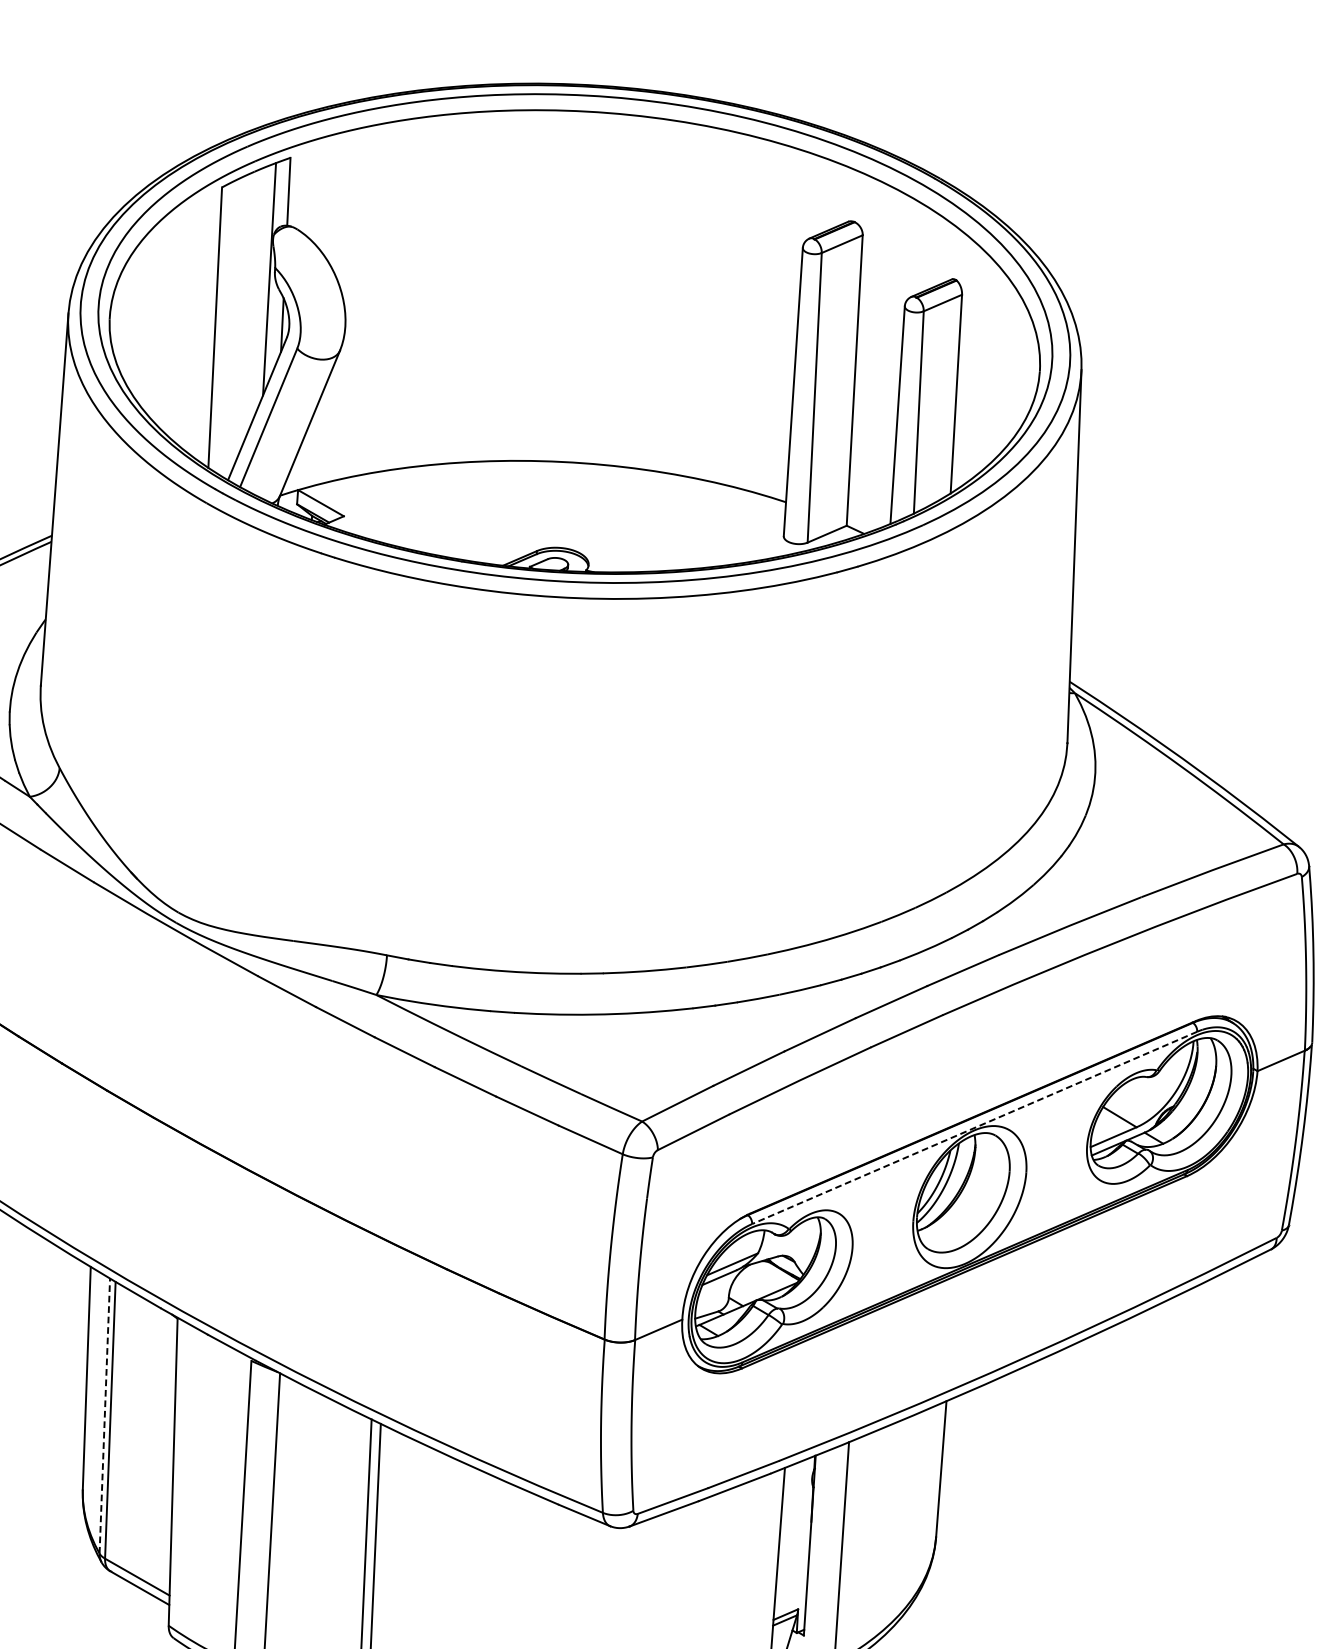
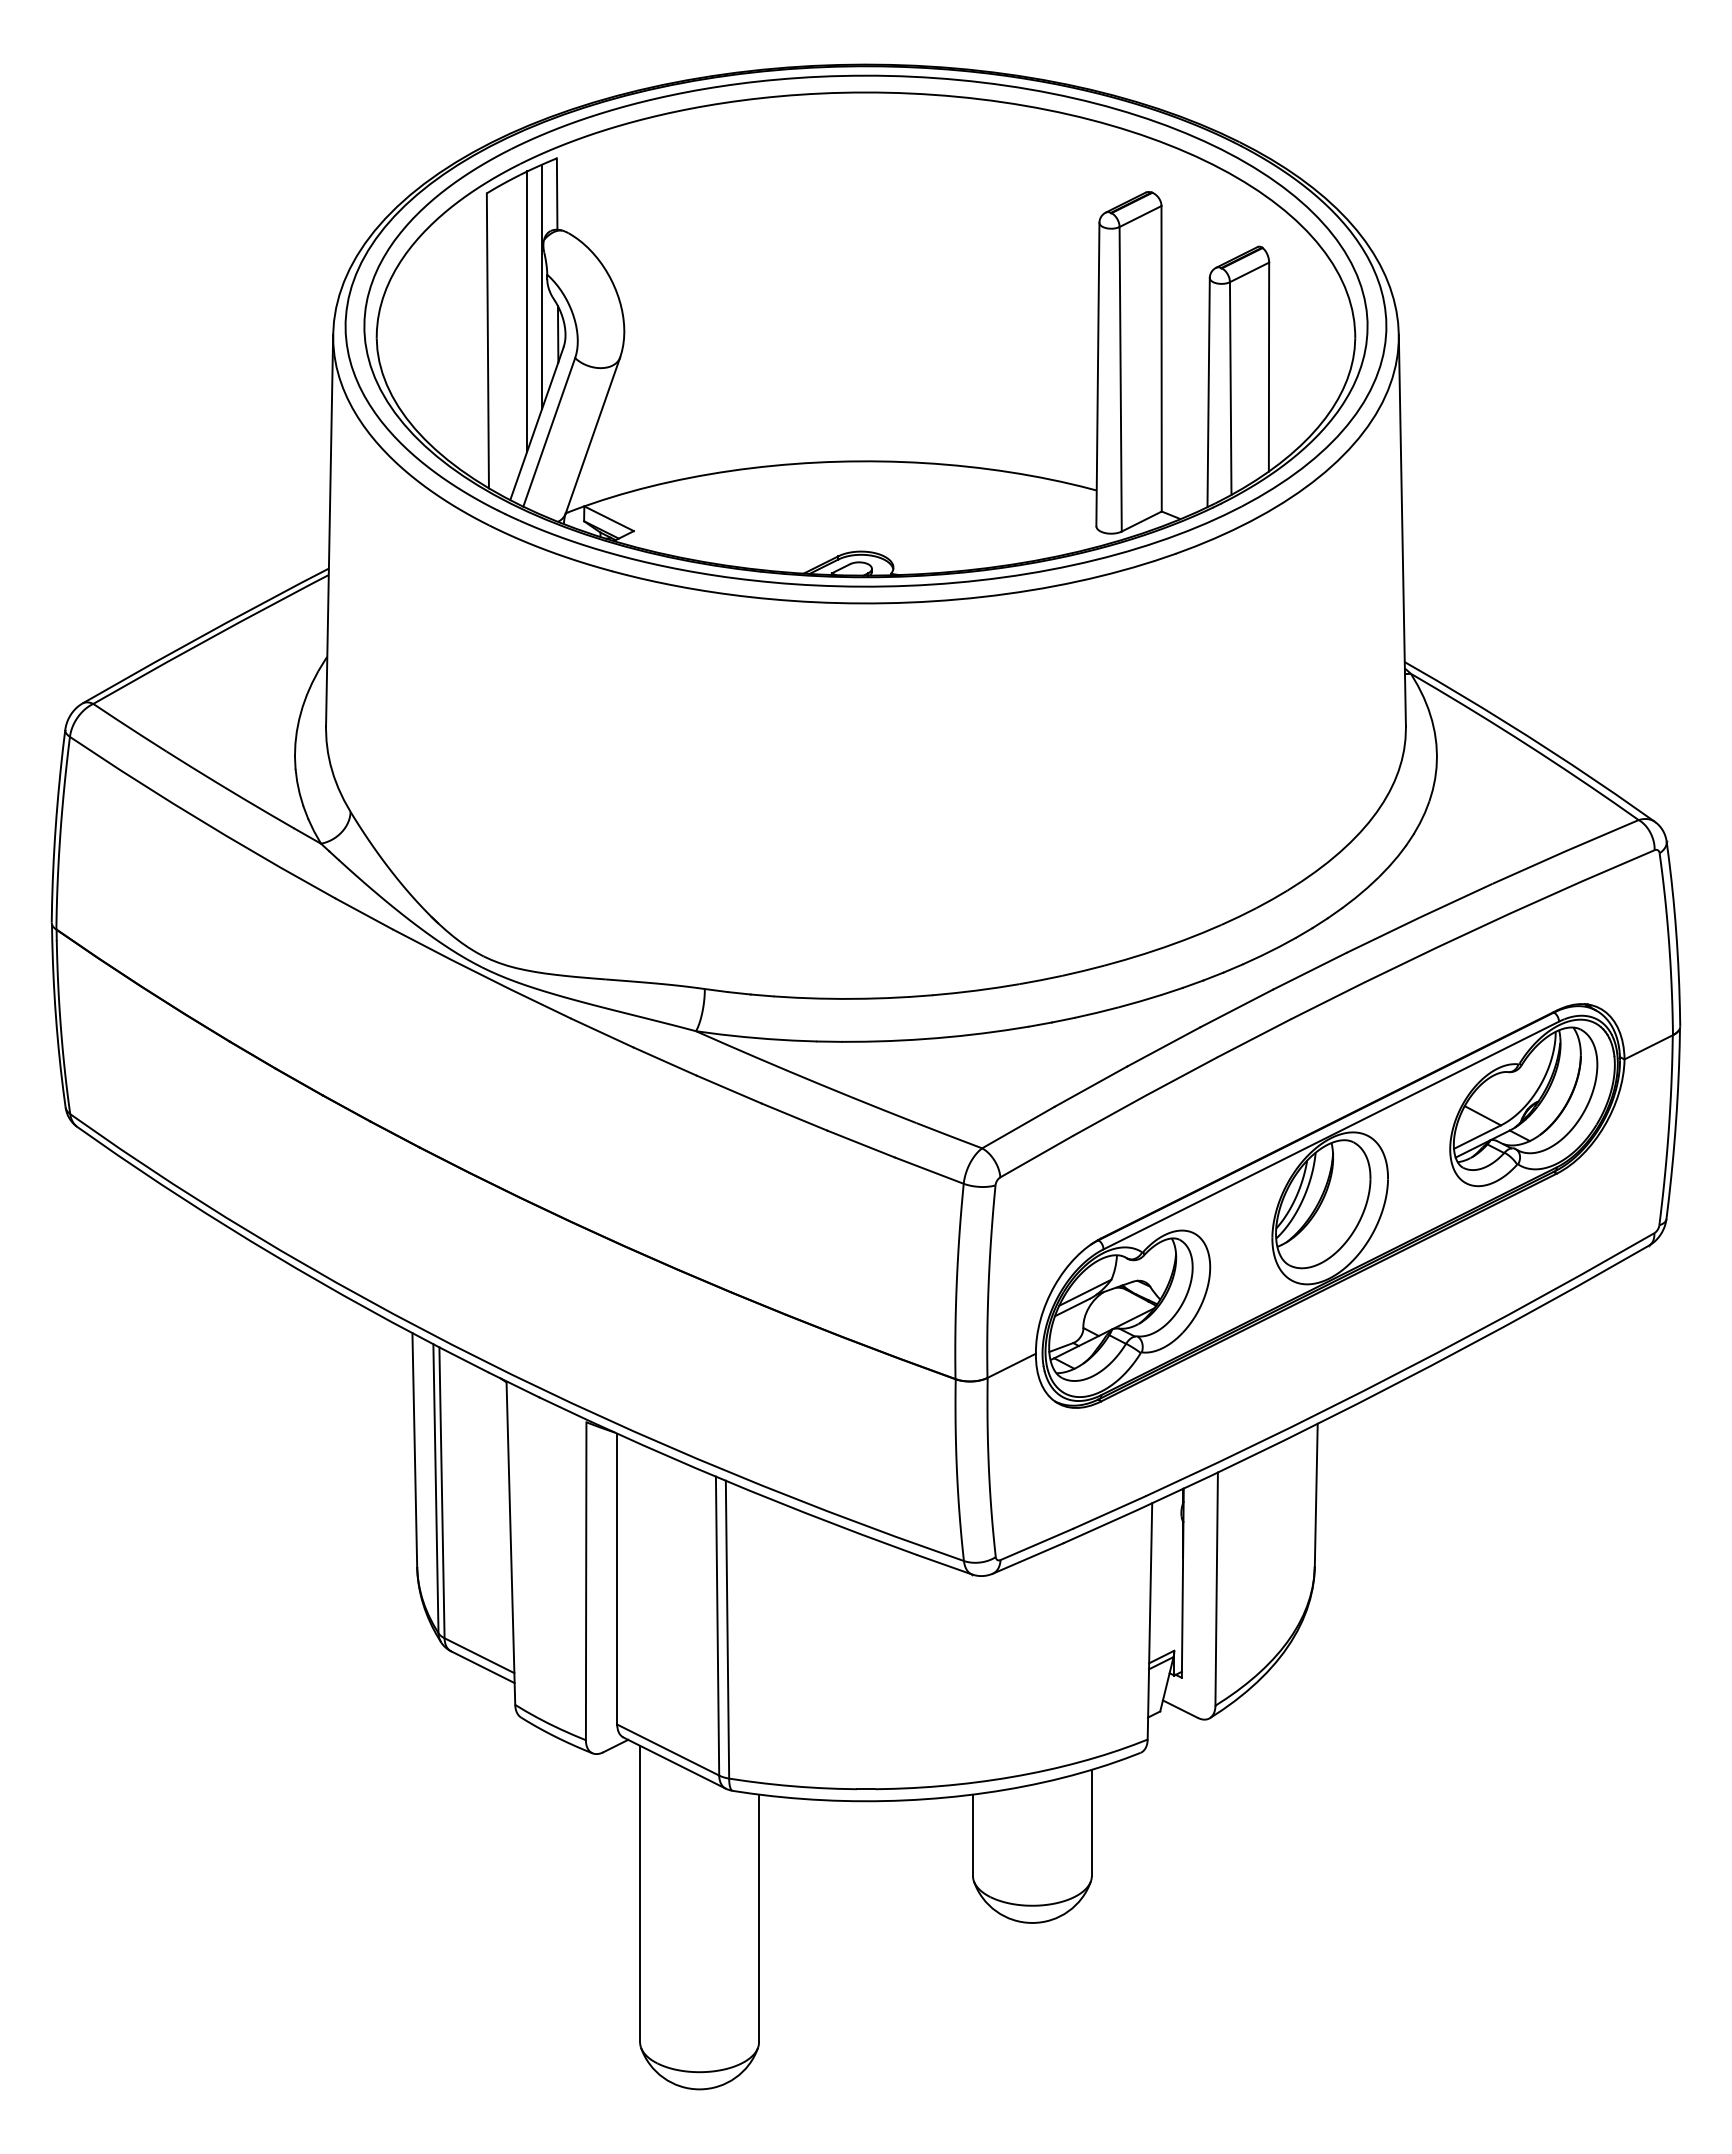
line: (254, 301) -> (527, 311), added
line: (974, 1127) -> (1331, 1135), dashed -> solid
line: (104, 1415) -> (435, 1488), dashed -> solid

